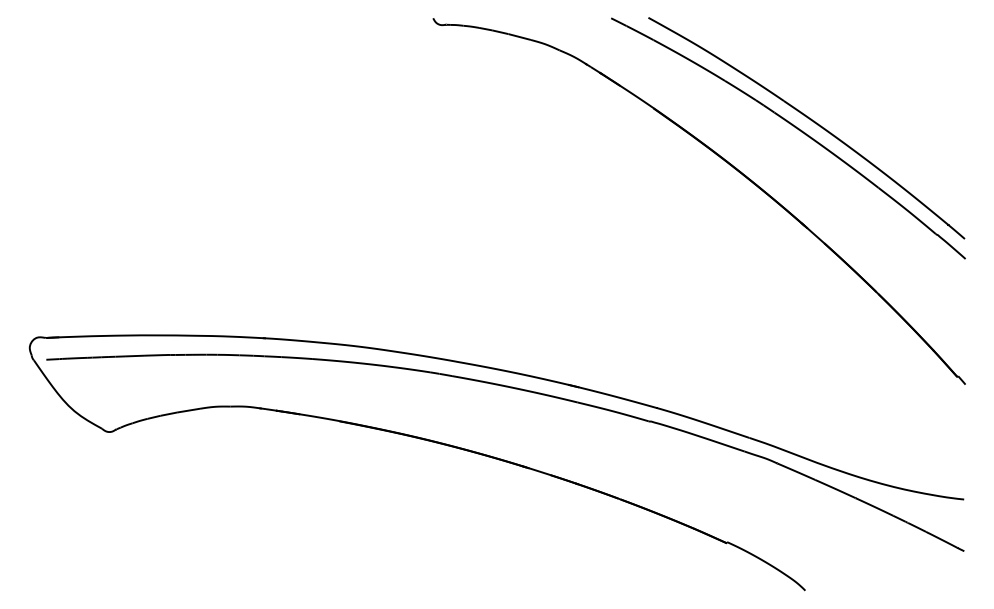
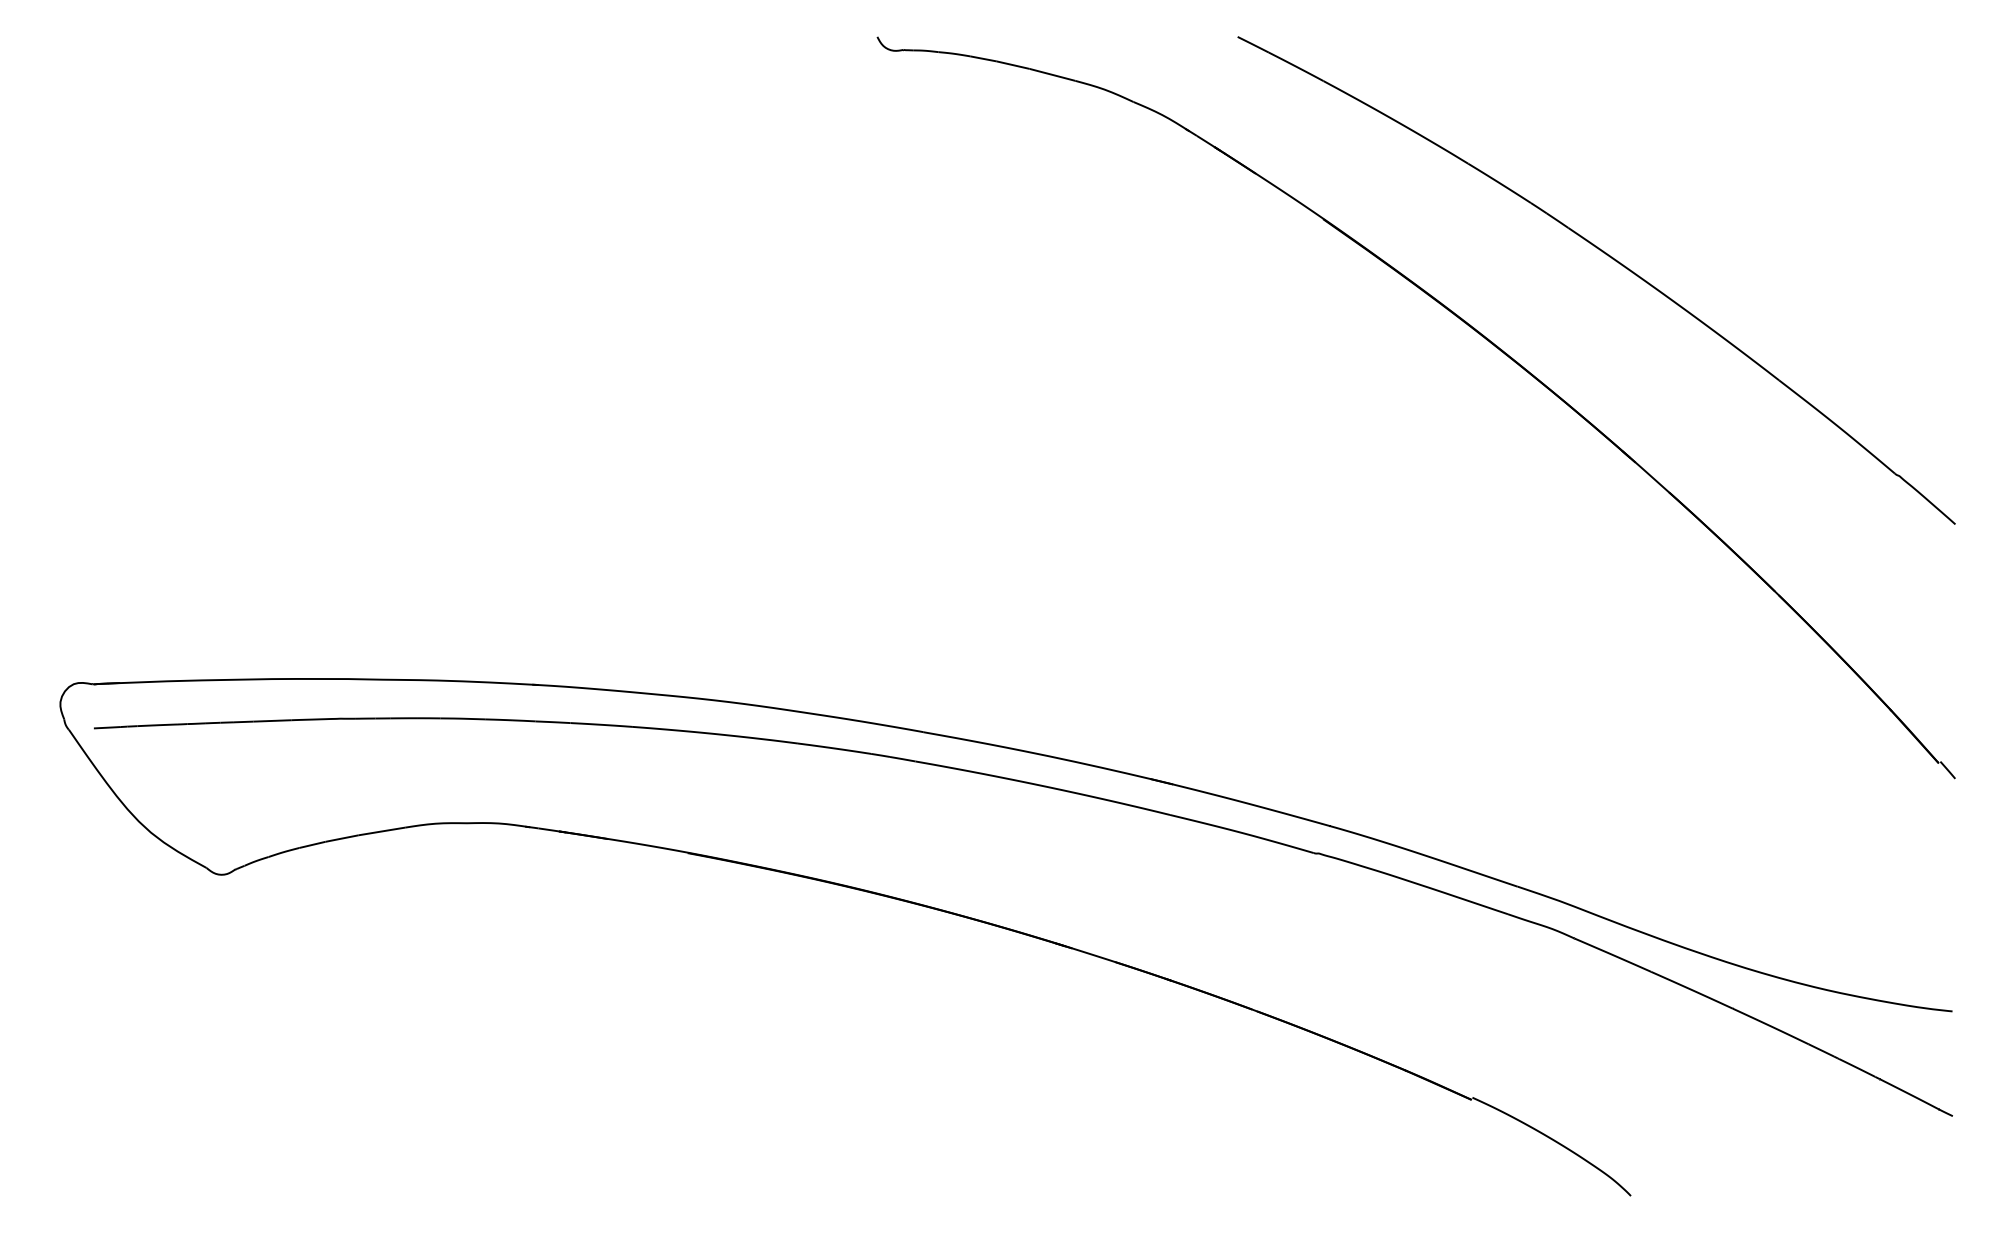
part: (811, 121) -> (1643, 245), removed

